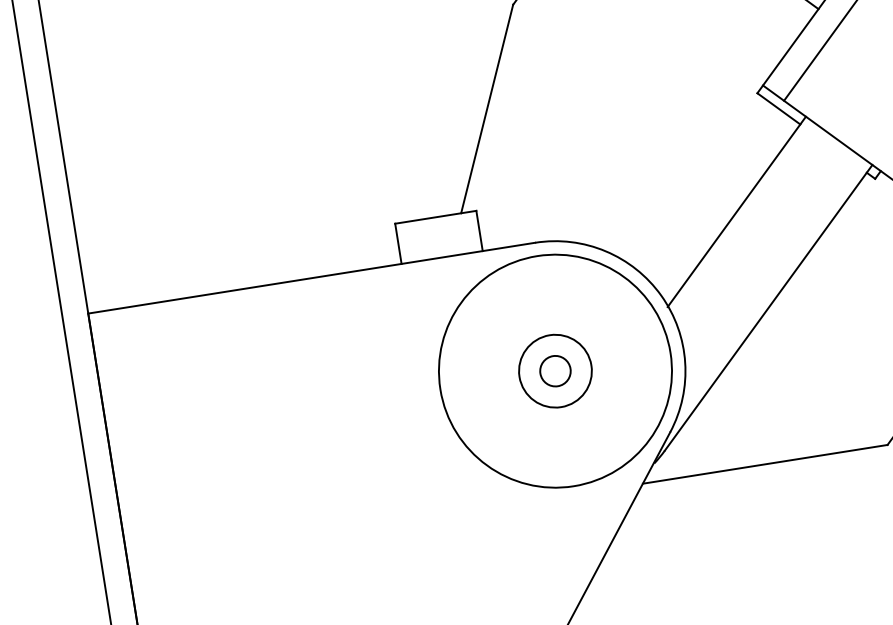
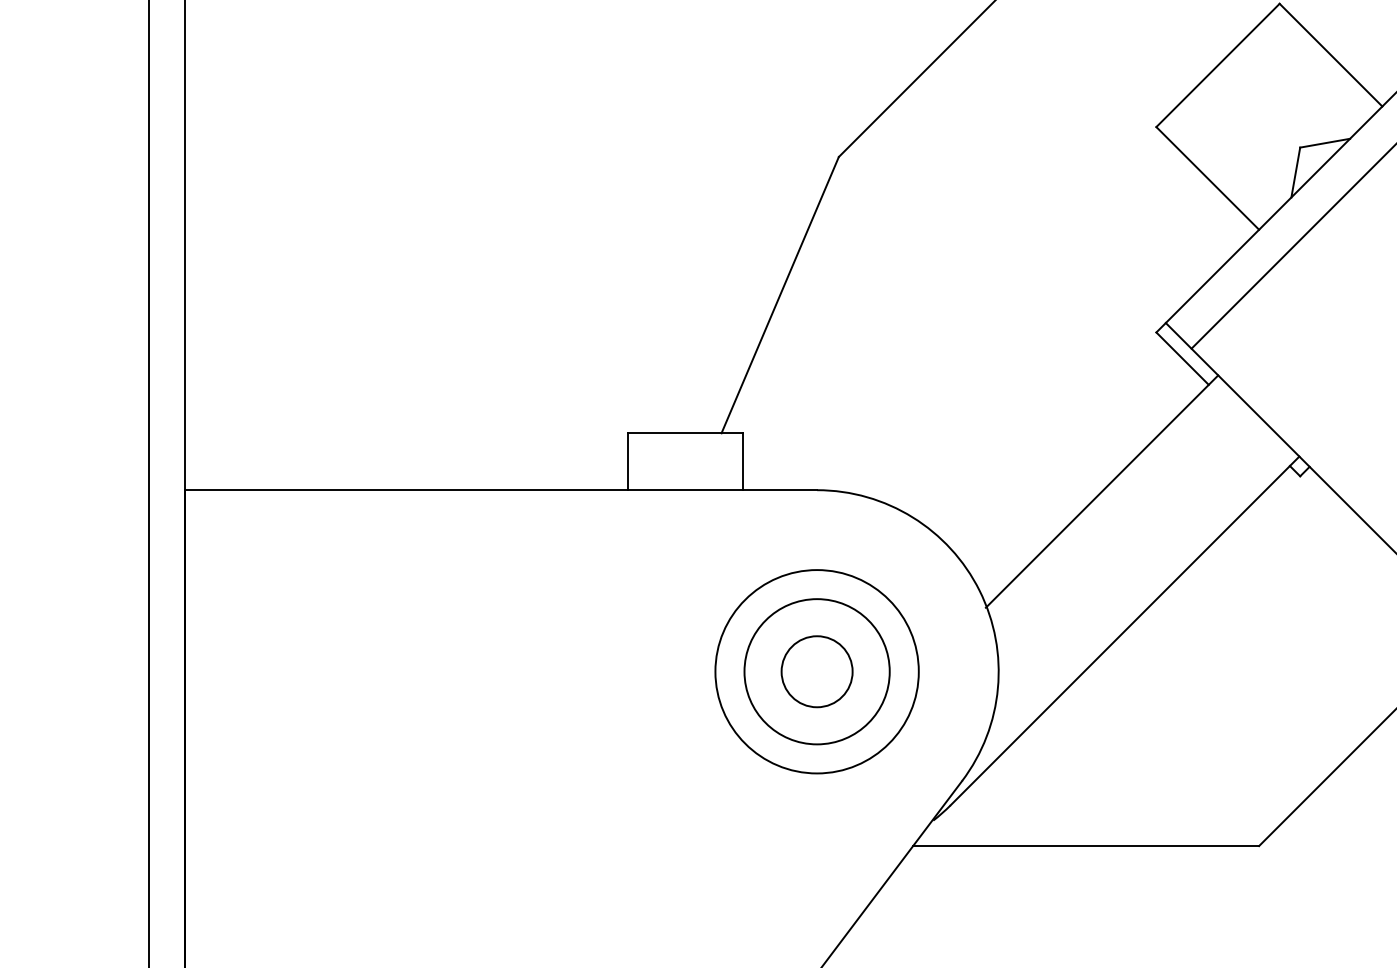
circle: (555, 371) -> (816, 671), size x0.62
circle: (555, 371) -> (816, 671), size x1.43
circle: (555, 371) -> (816, 671), size x1.67

